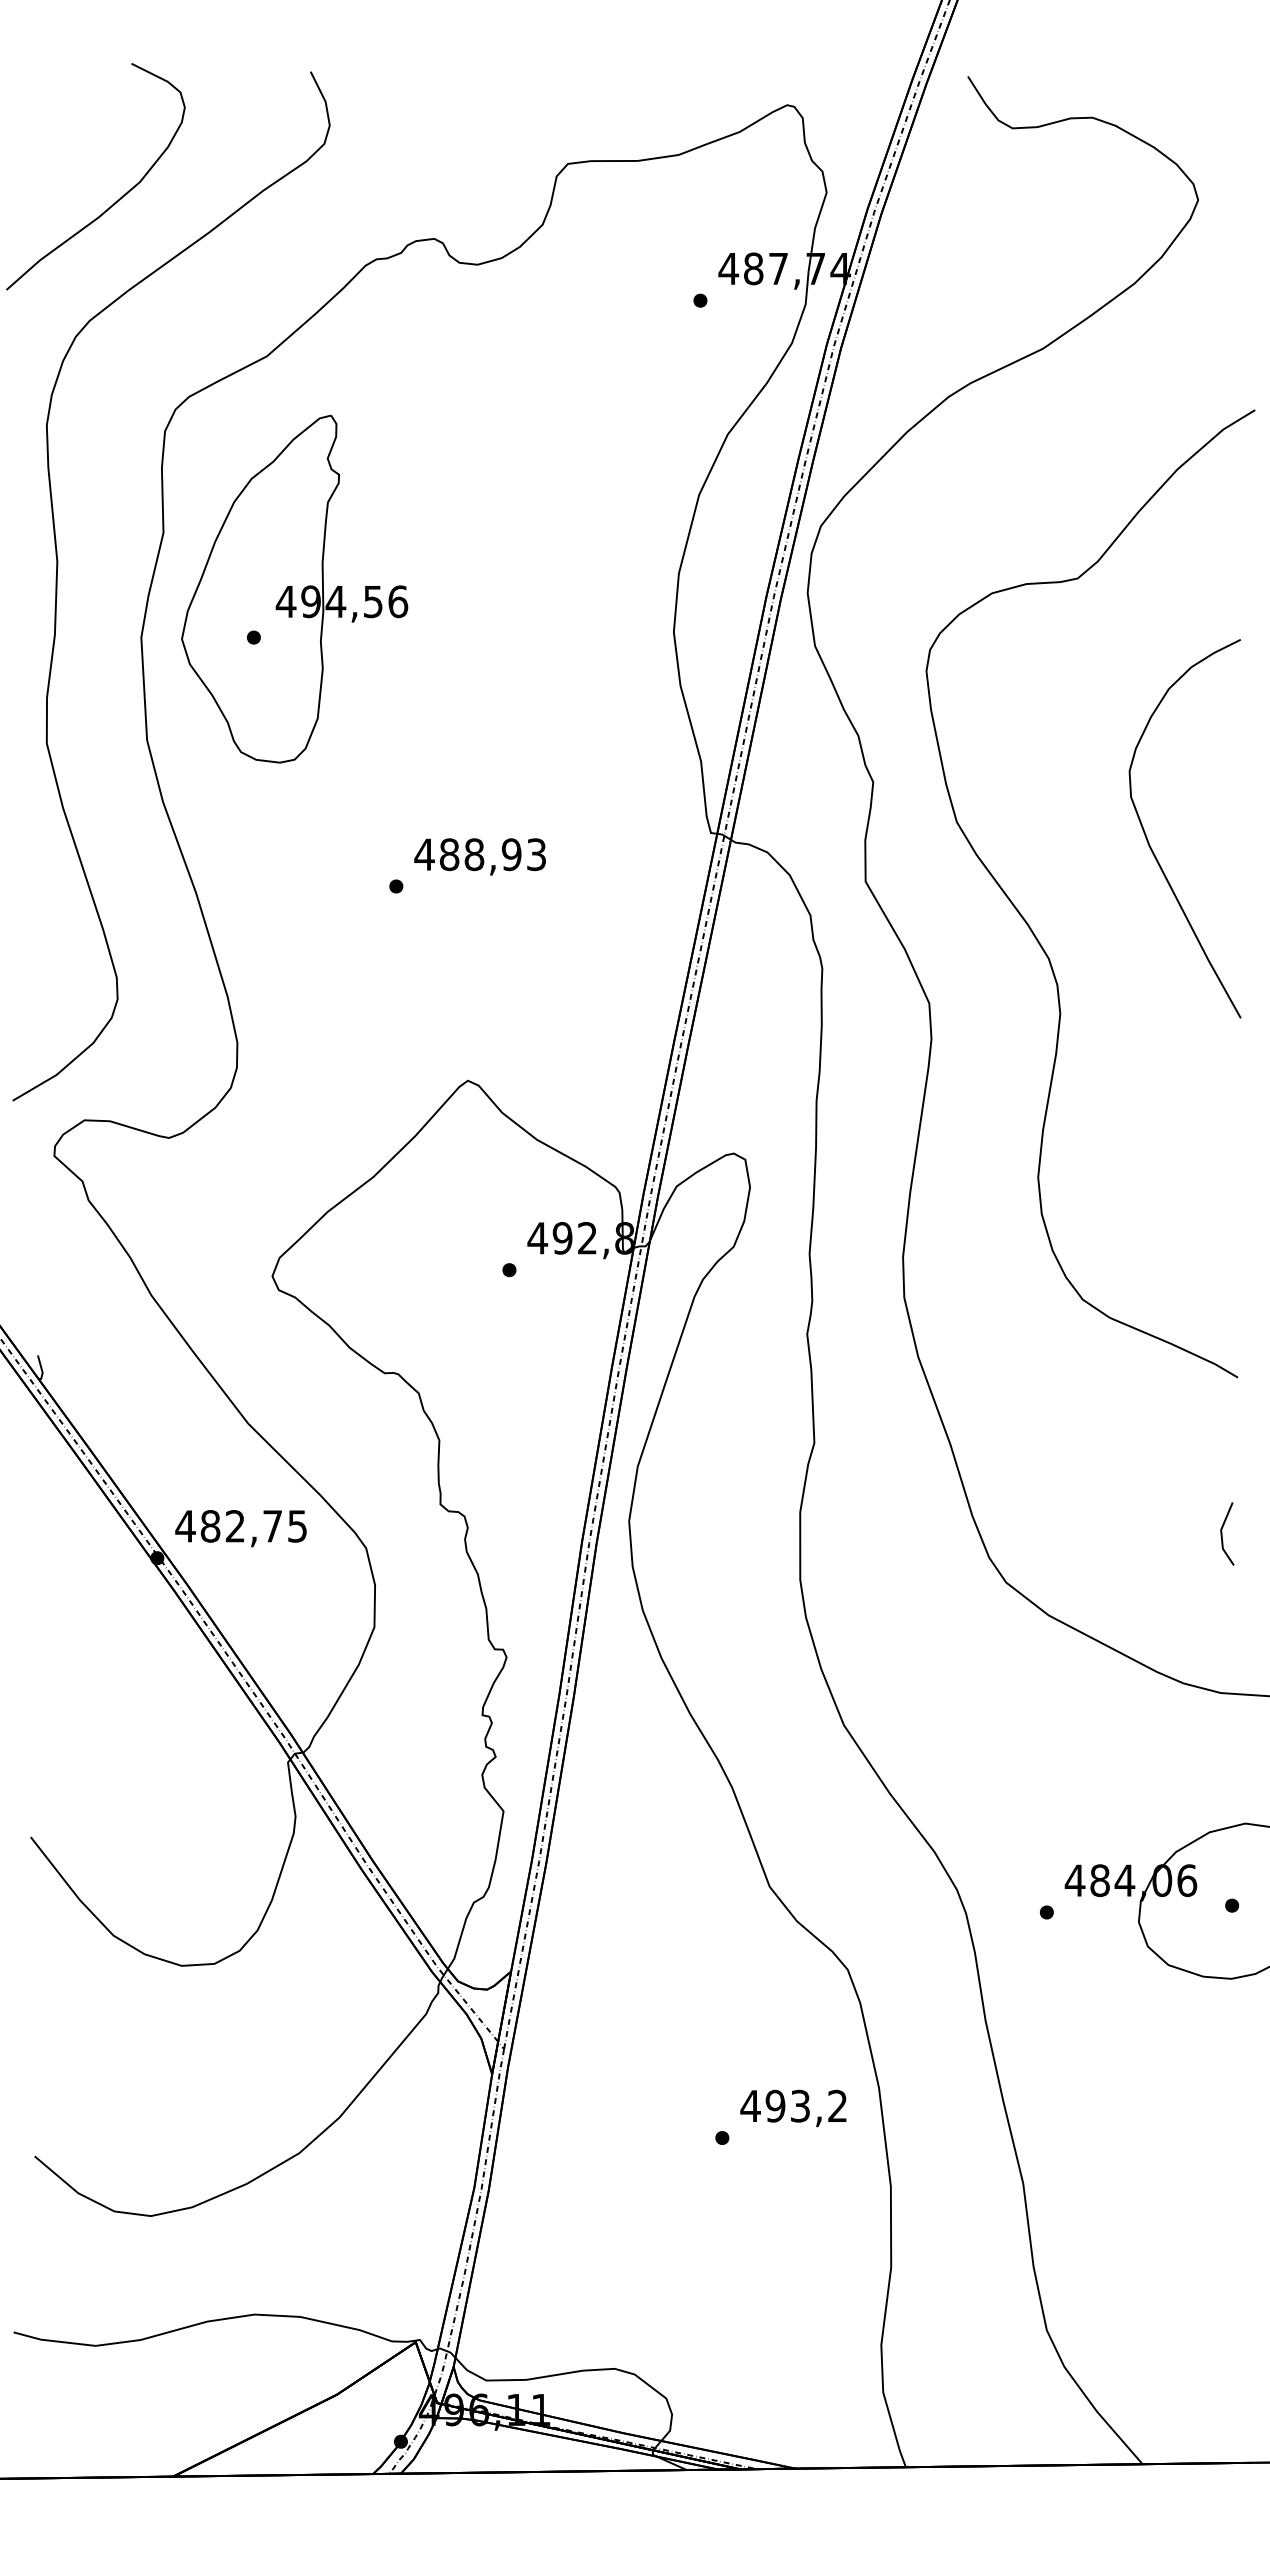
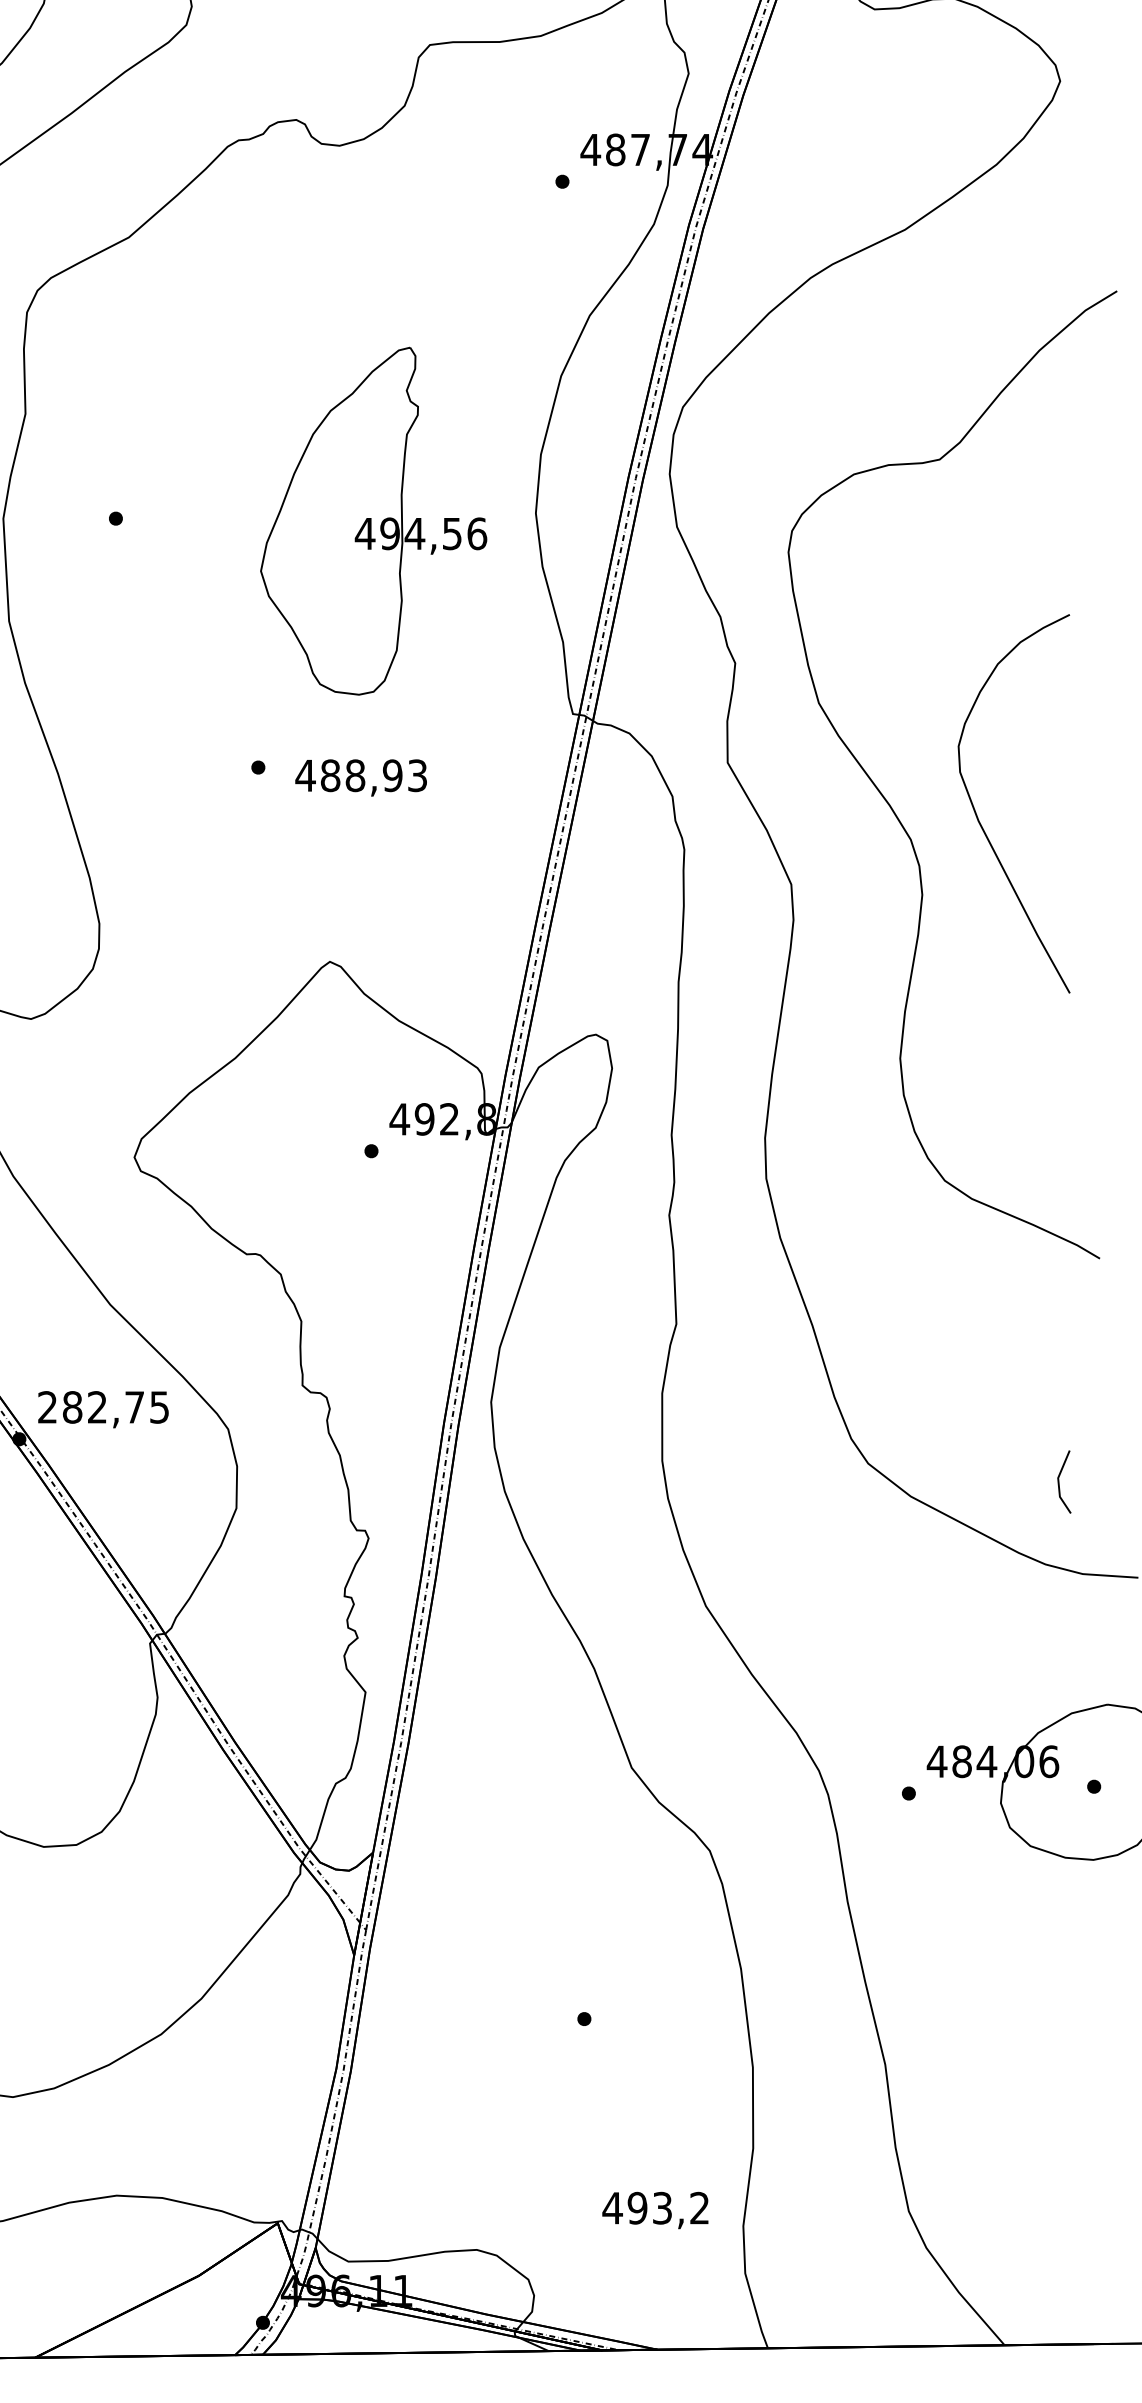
part: (294, 588) -> (373, 520), moved
curve: (1148, 839) -> (977, 814), moved
text: (479, 856) -> (360, 777), moved
text: (185, 1526) -> (47, 1407), 482,75 -> 282,75
line: (1222, 1533) -> (1059, 1481), moved
text: (793, 2107) -> (655, 2209), moved

